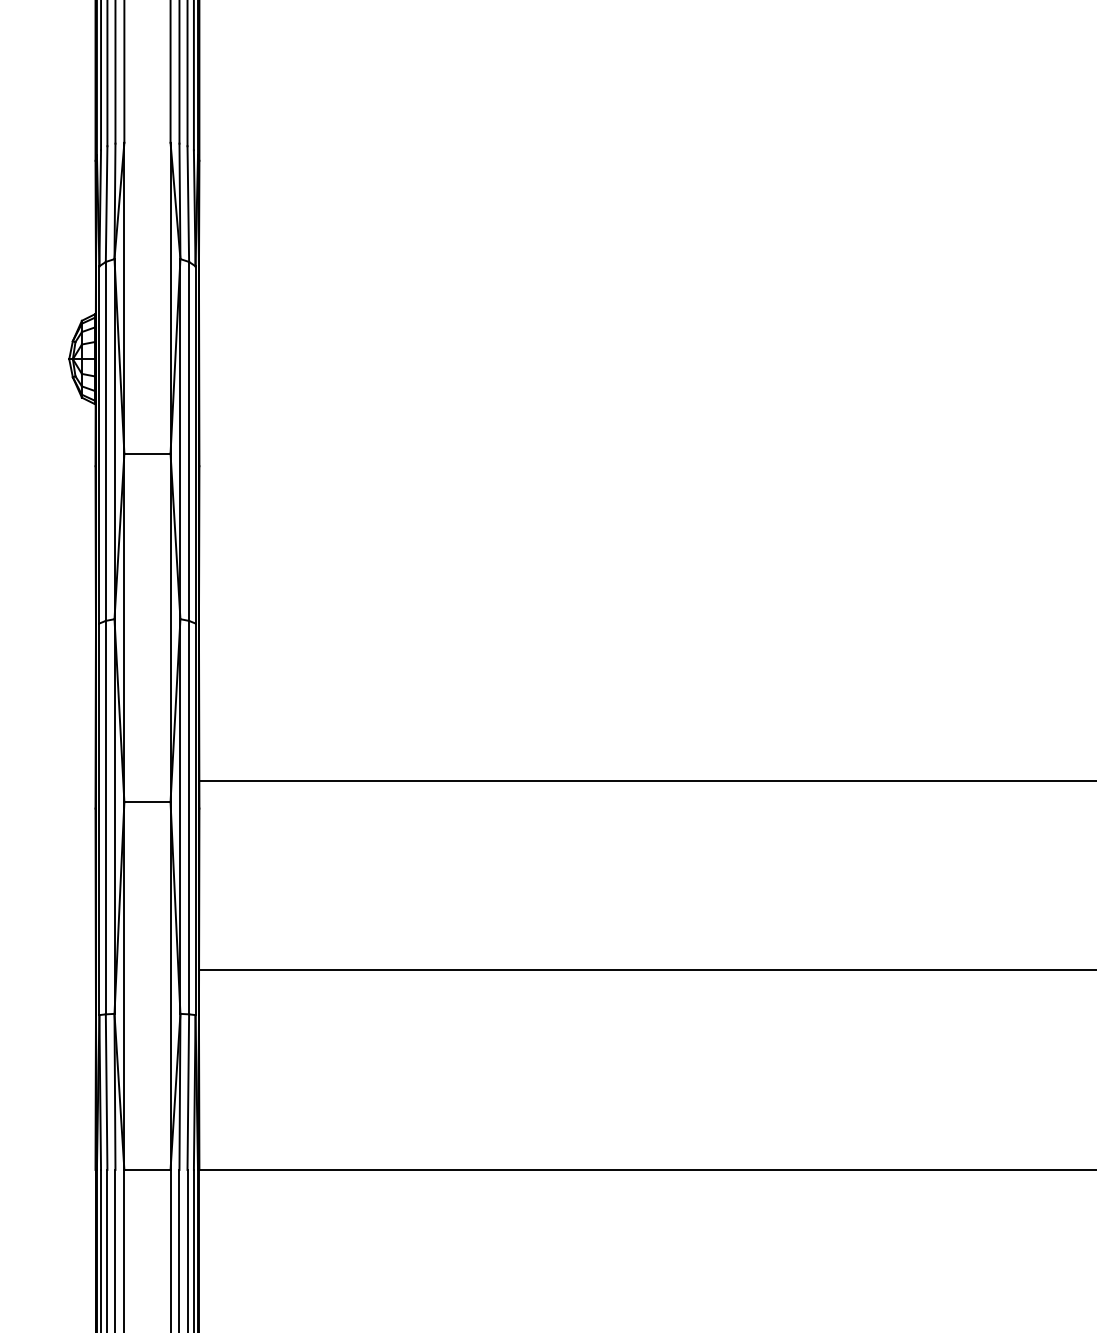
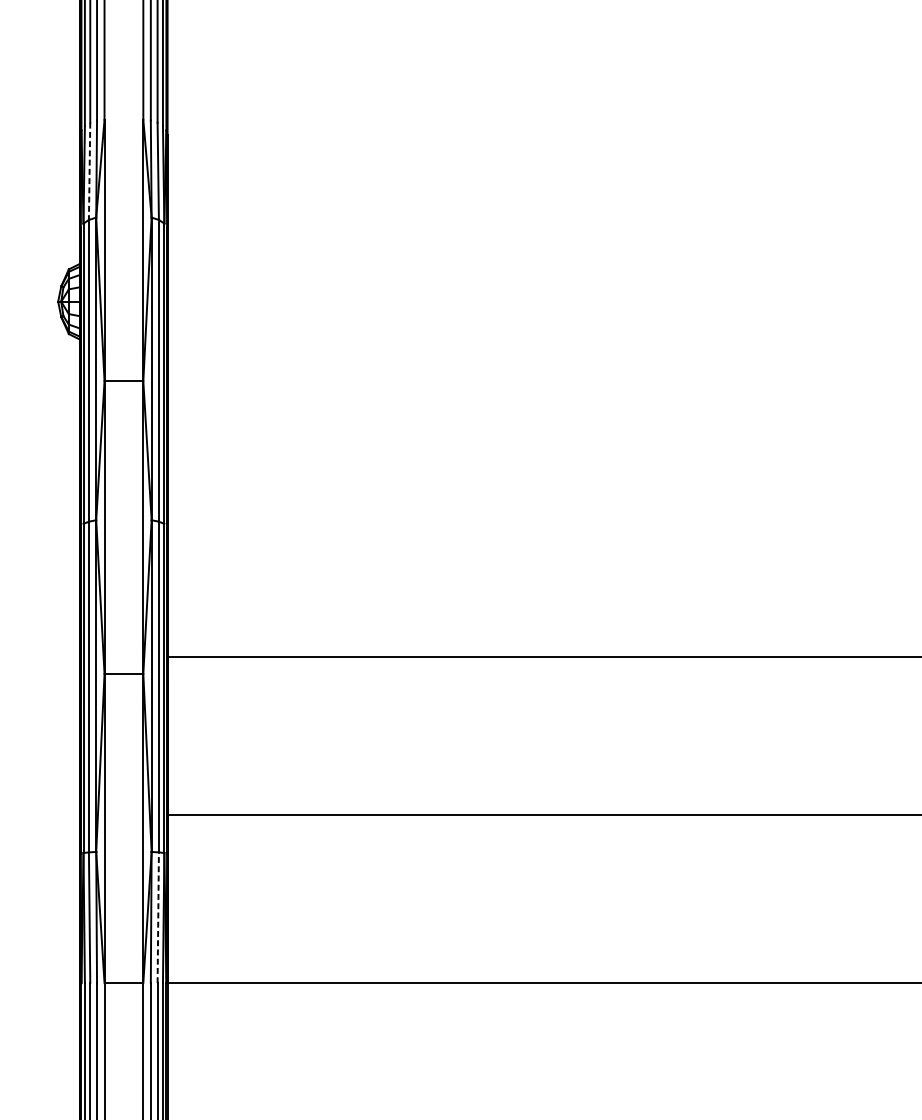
line: (106, 204) -> (89, 171), solid -> dashed
line: (188, 1092) -> (158, 918), solid -> dashed

